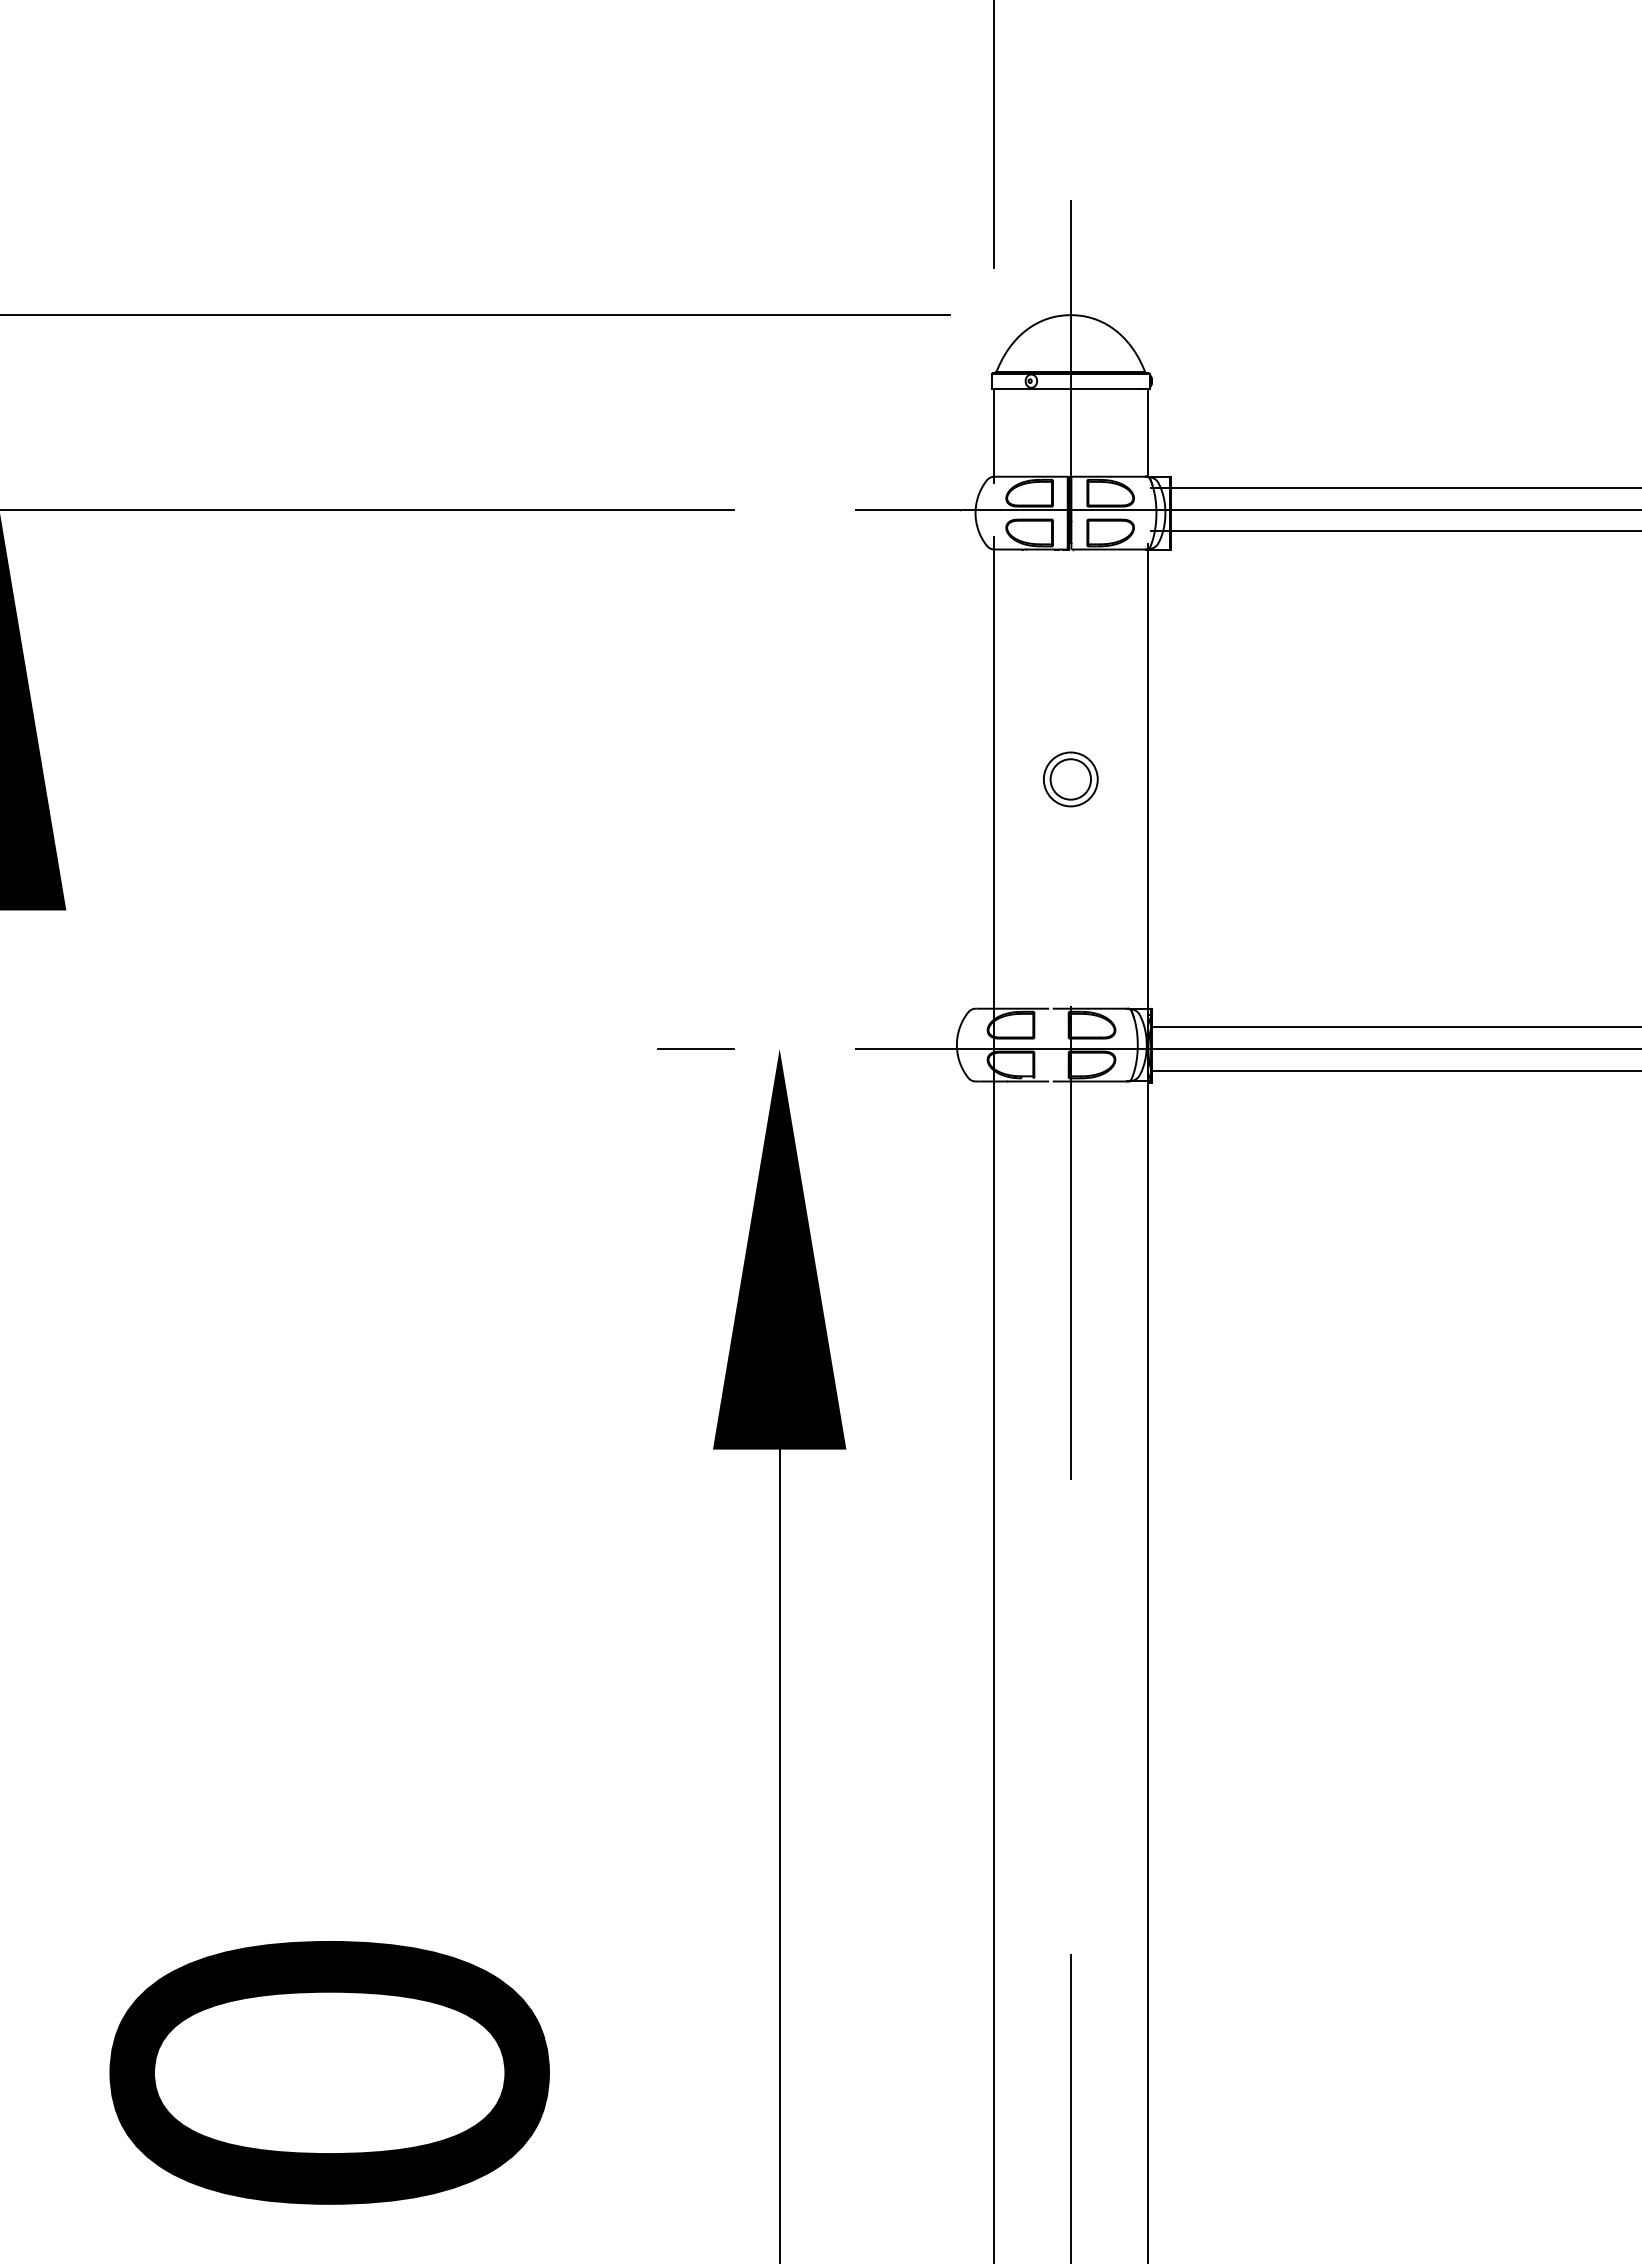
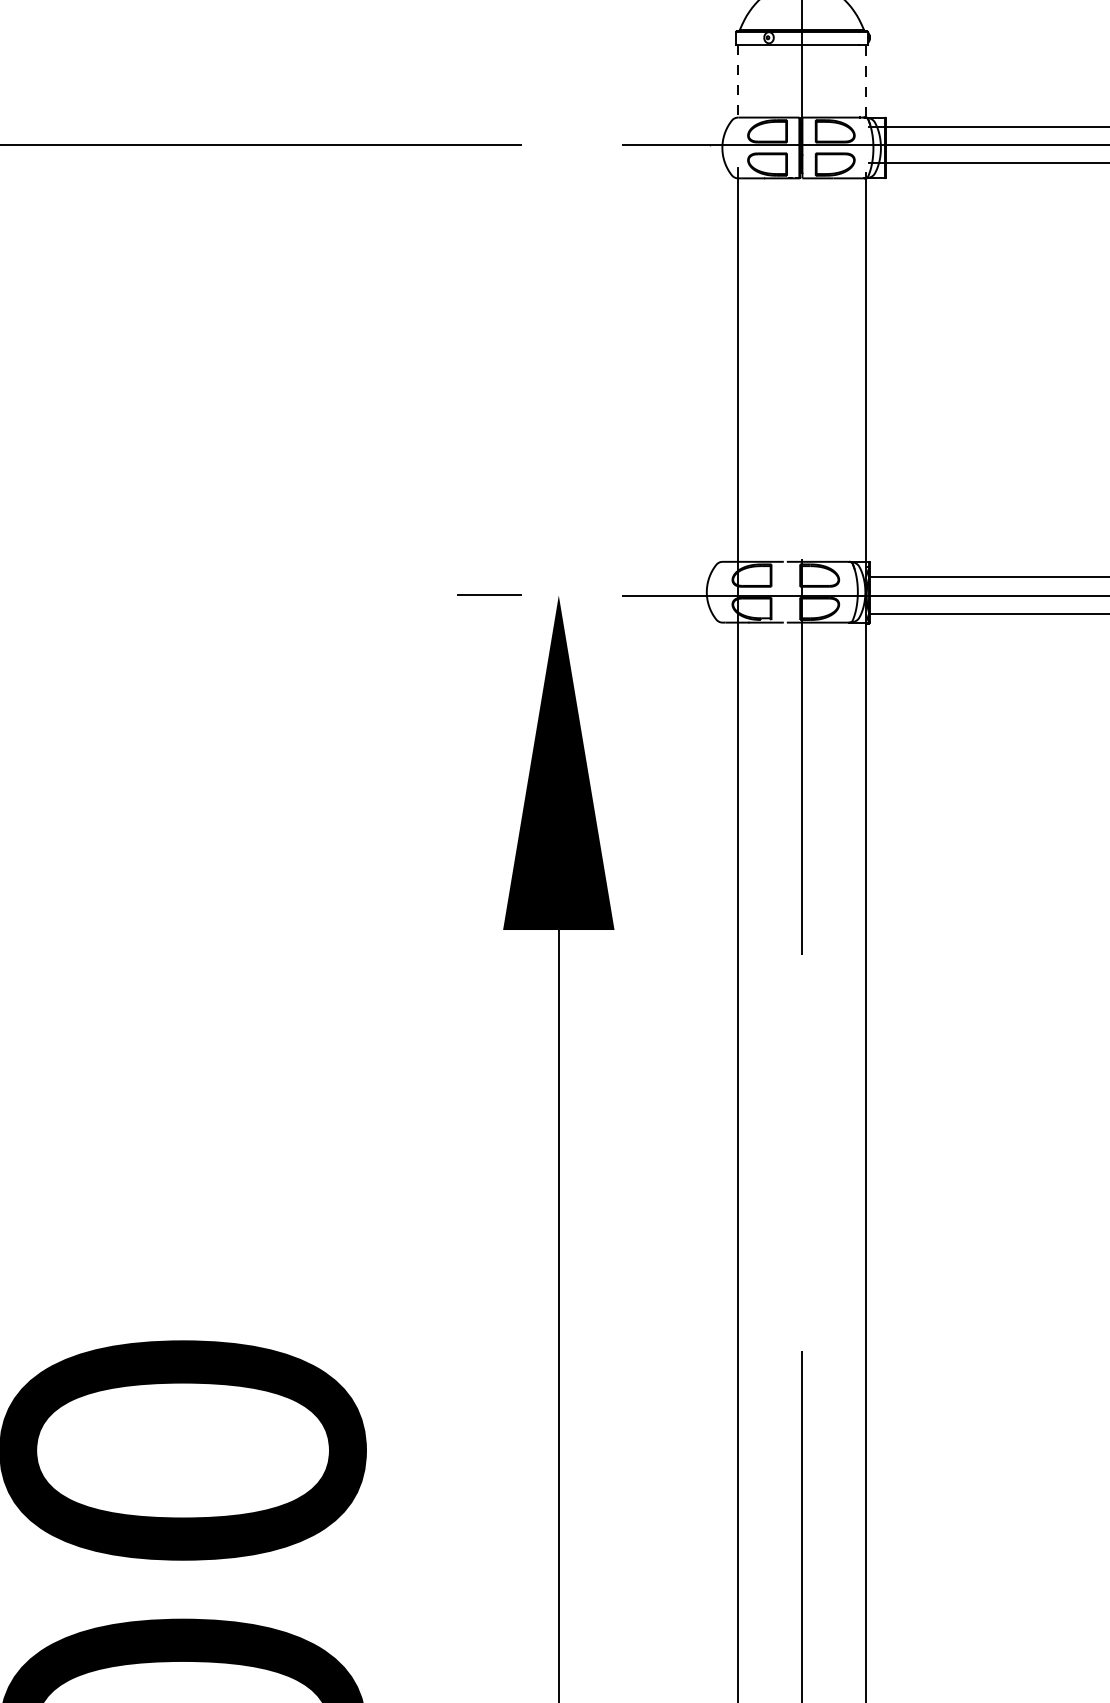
line: (1147, 432) -> (865, 80), solid -> dashed
line: (993, 436) -> (737, 83), solid -> dashed
part: (1070, 779) -> (801, 370), removed

